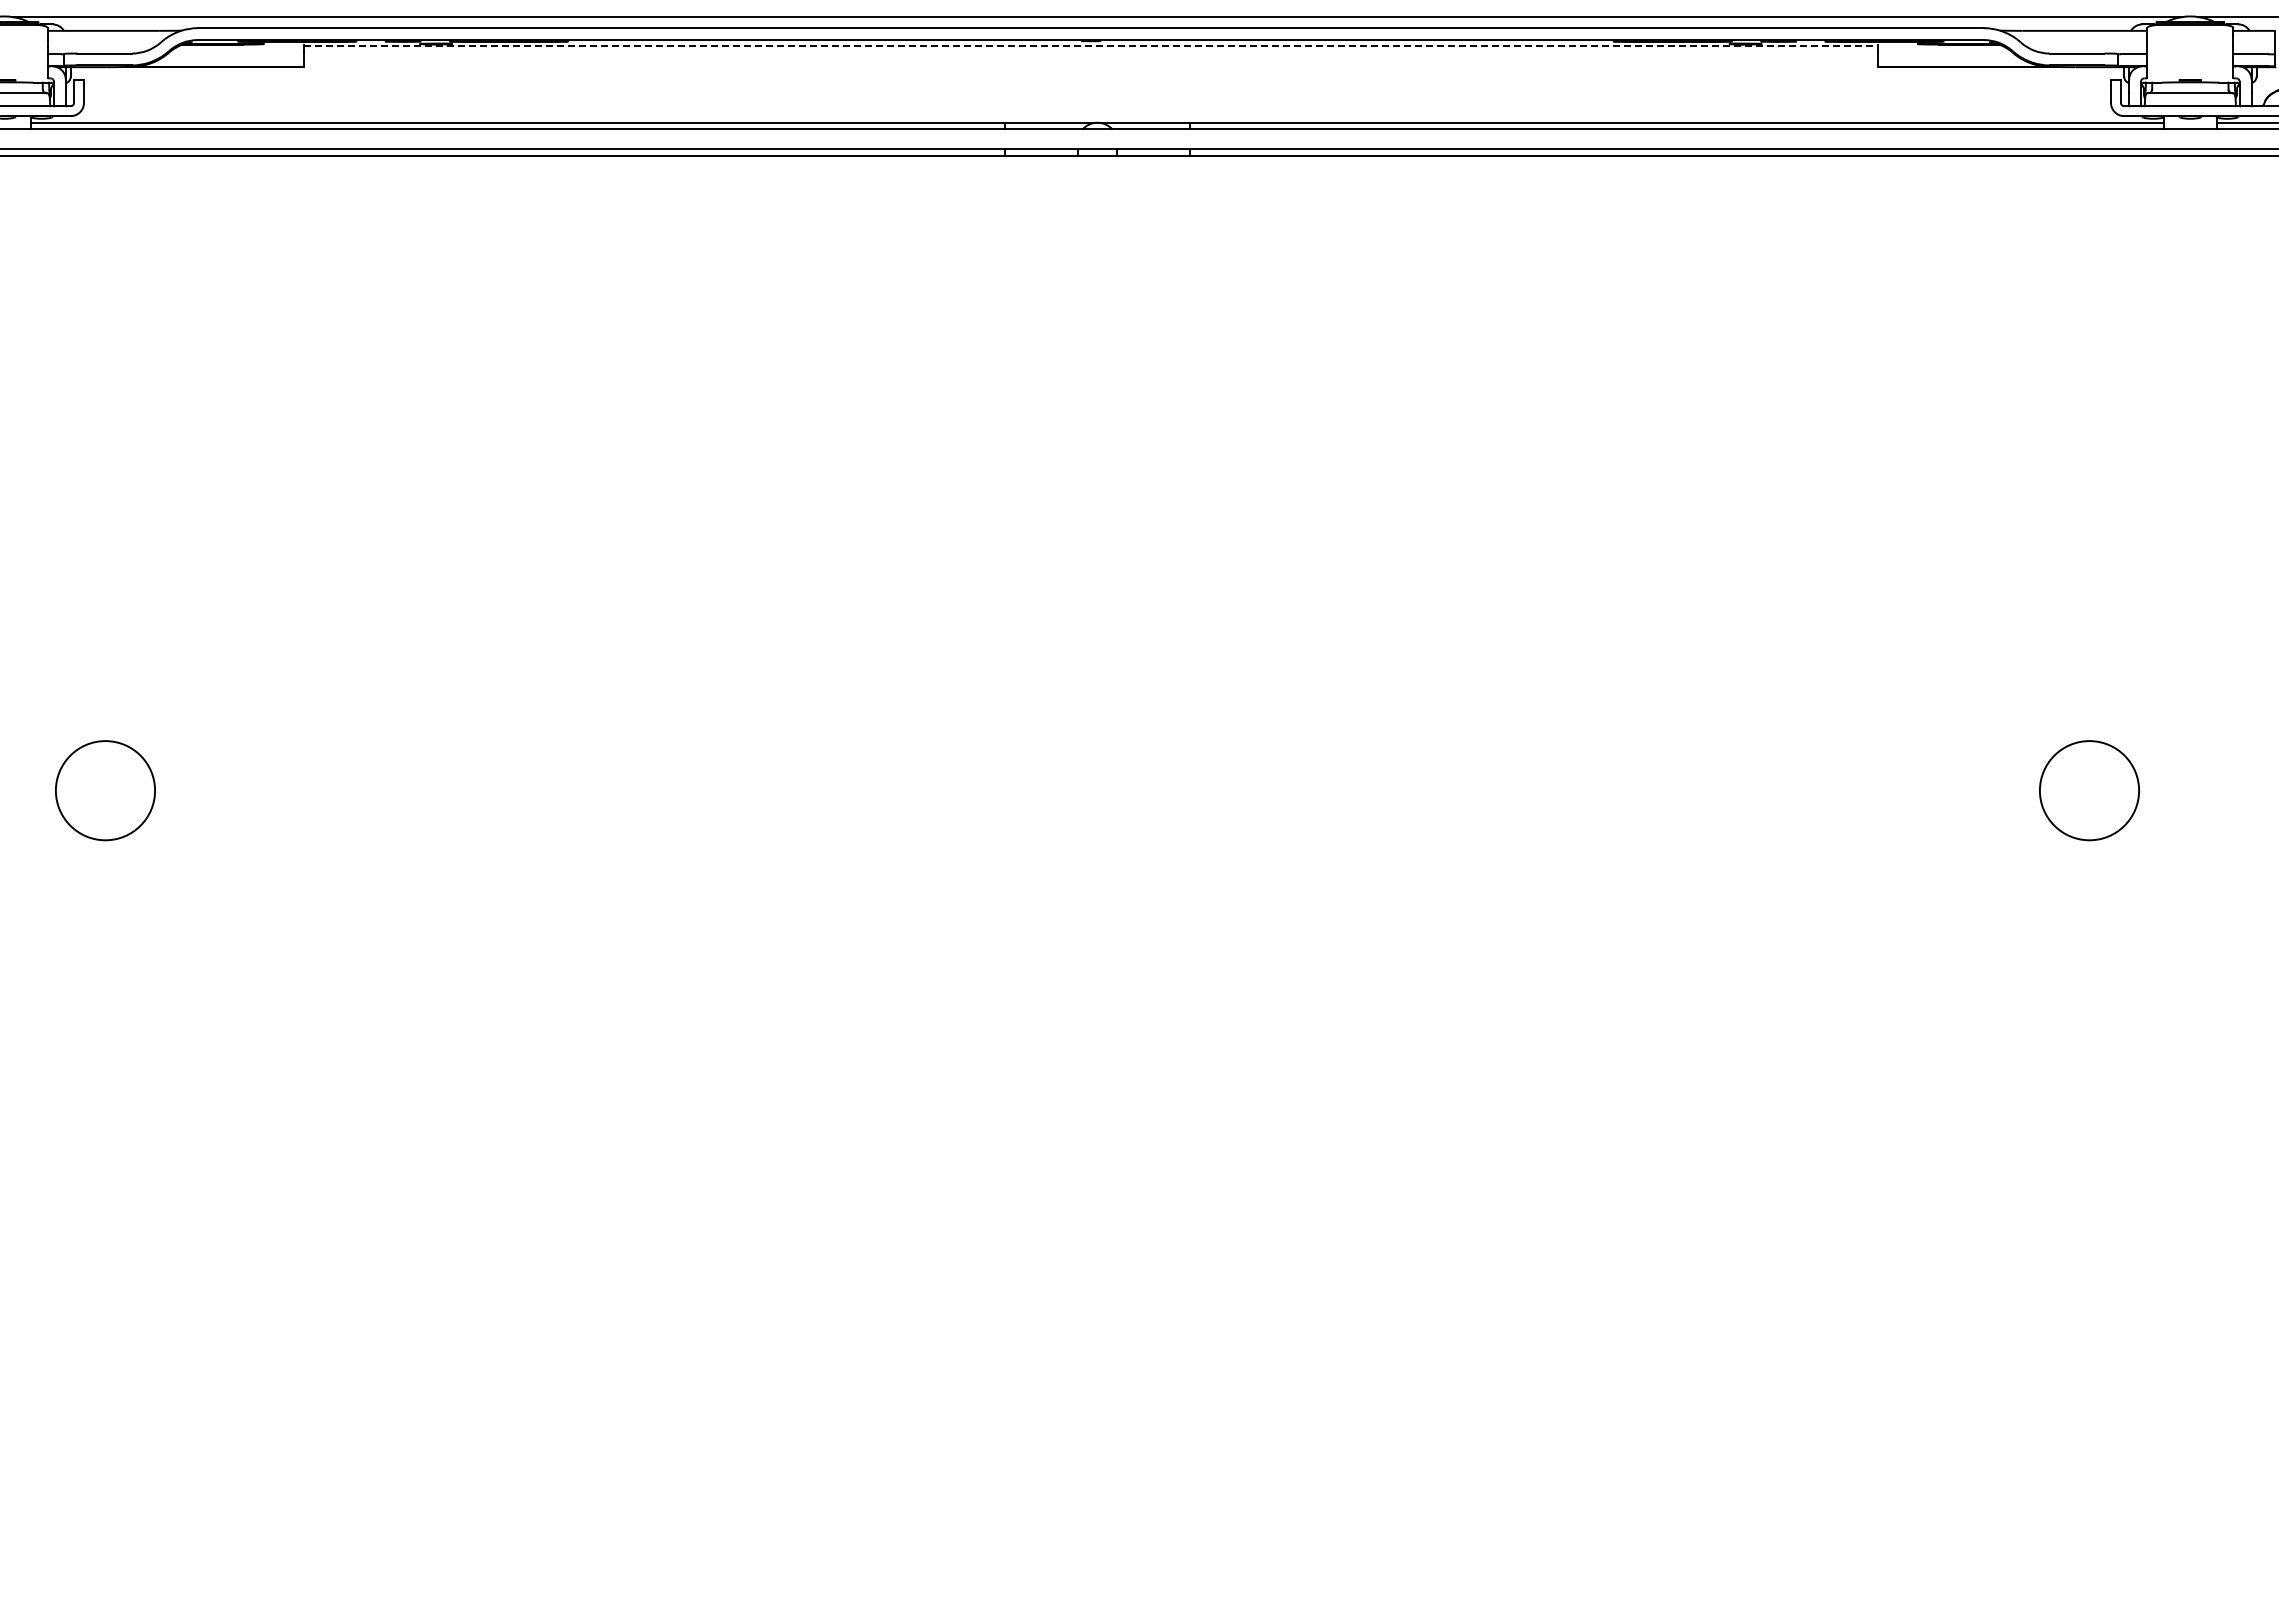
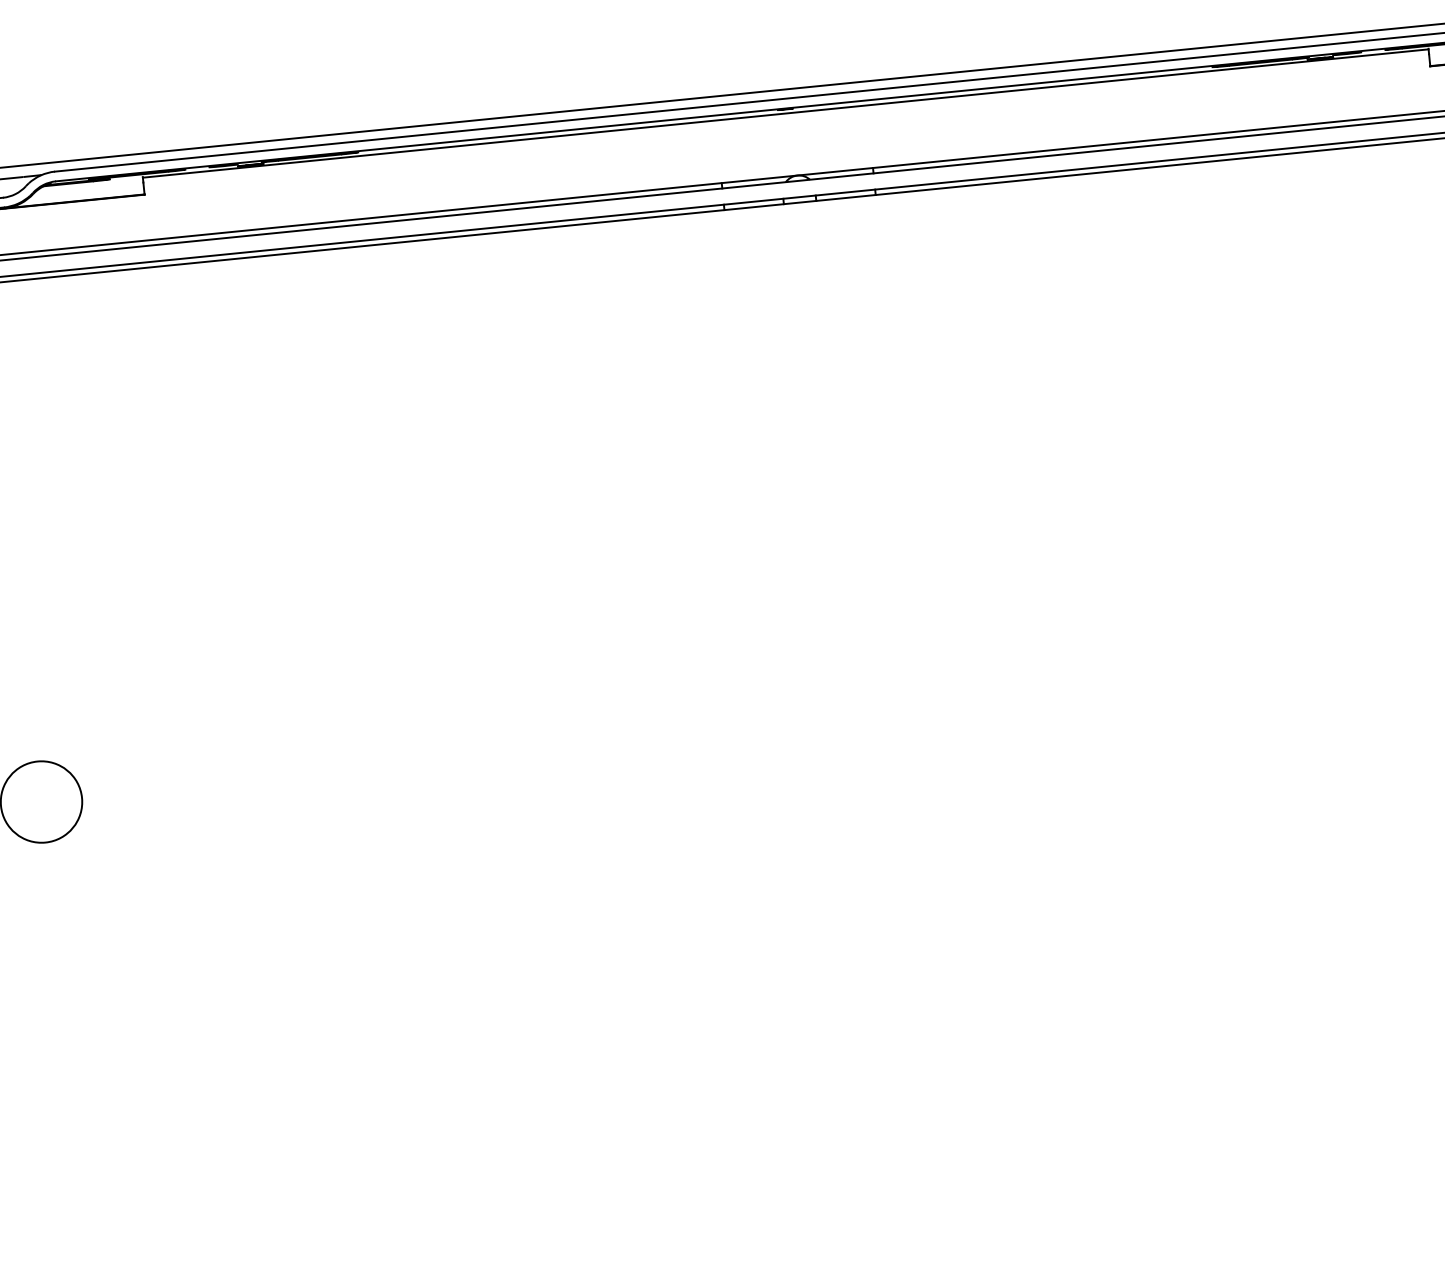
line: (1090, 46) -> (785, 113), dashed -> solid

